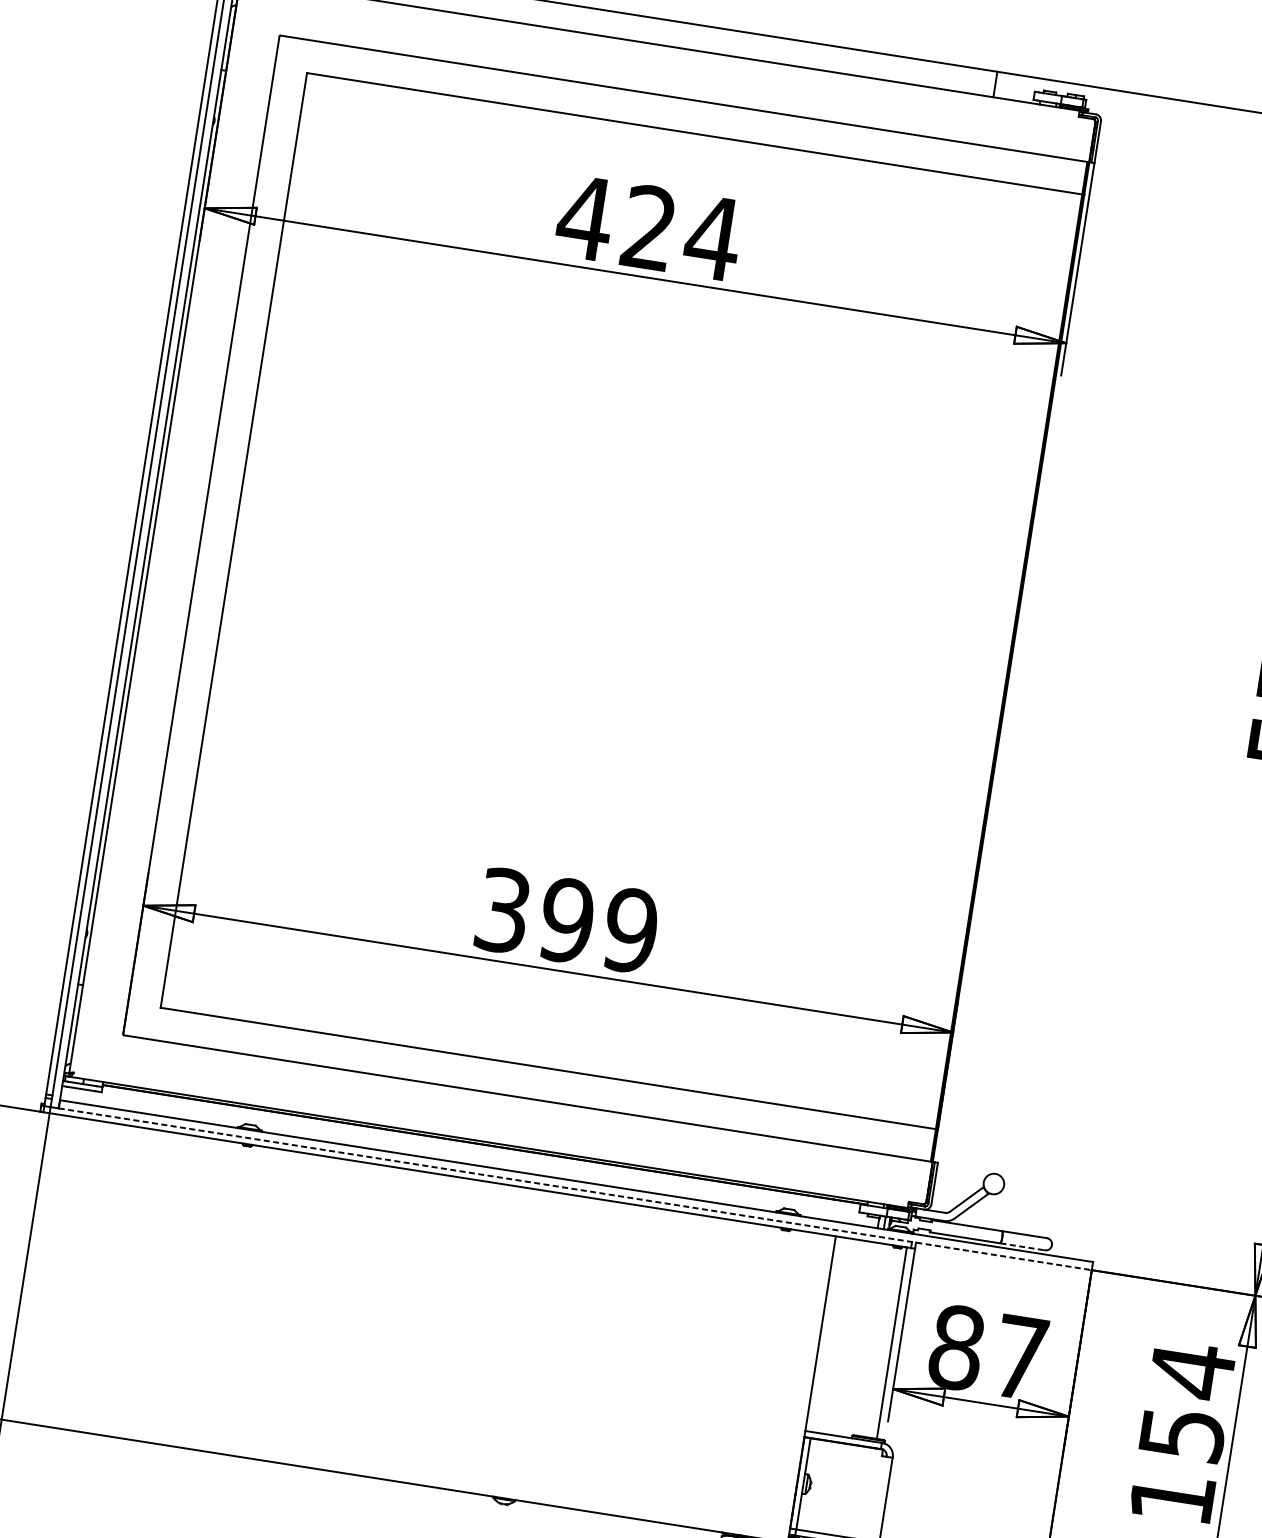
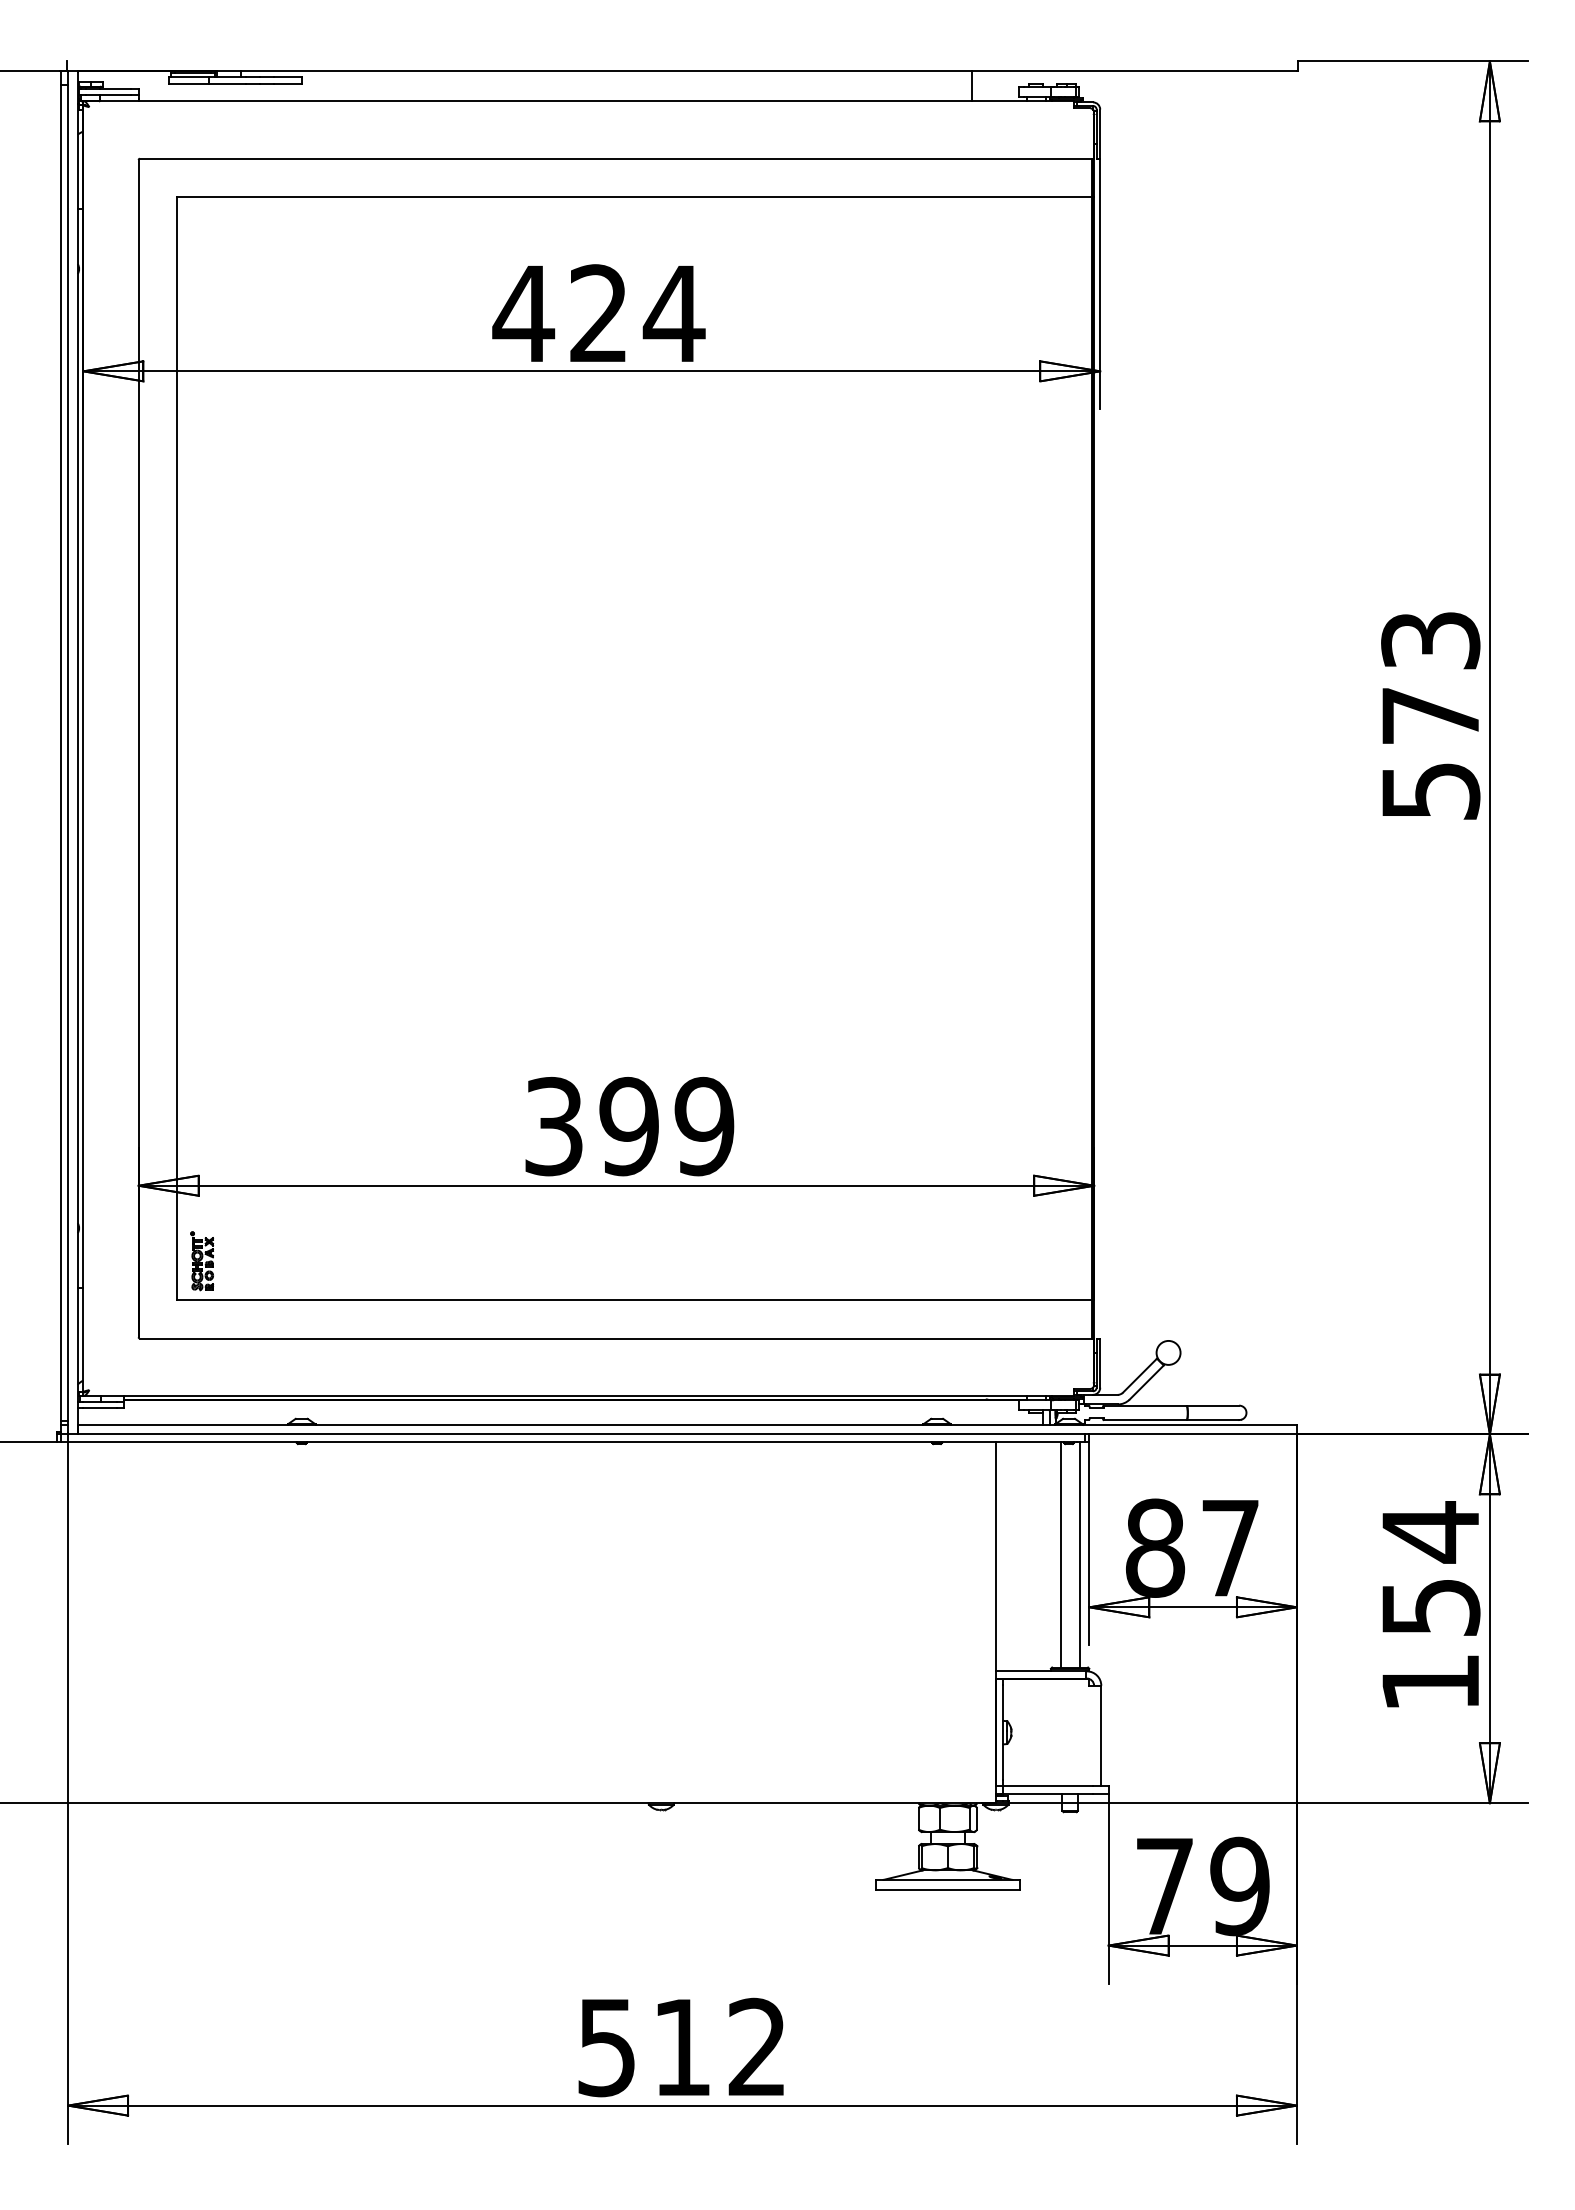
part: (186, 978) -> (201, 1261), added
line: (575, 1189) -> (687, 1434), dashed -> solid
line: (1023, 1247) -> (1213, 1420), dashed -> solid
line: (875, 1340) -> (1060, 1554), added

